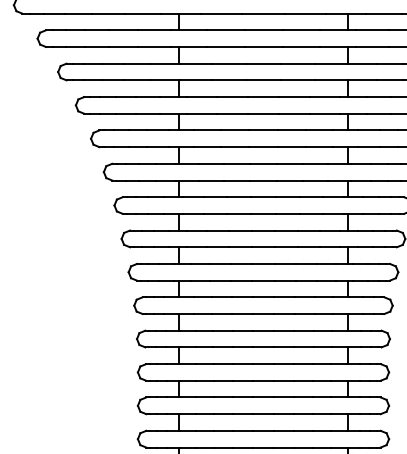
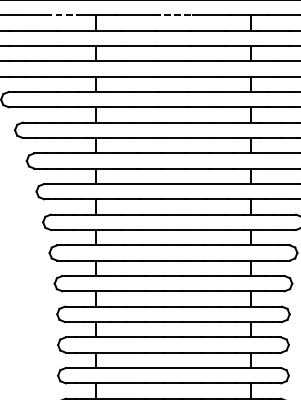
line: (143, 13) -> (63, 15), solid -> dashed
line: (263, 13) -> (173, 15), solid -> dashed

